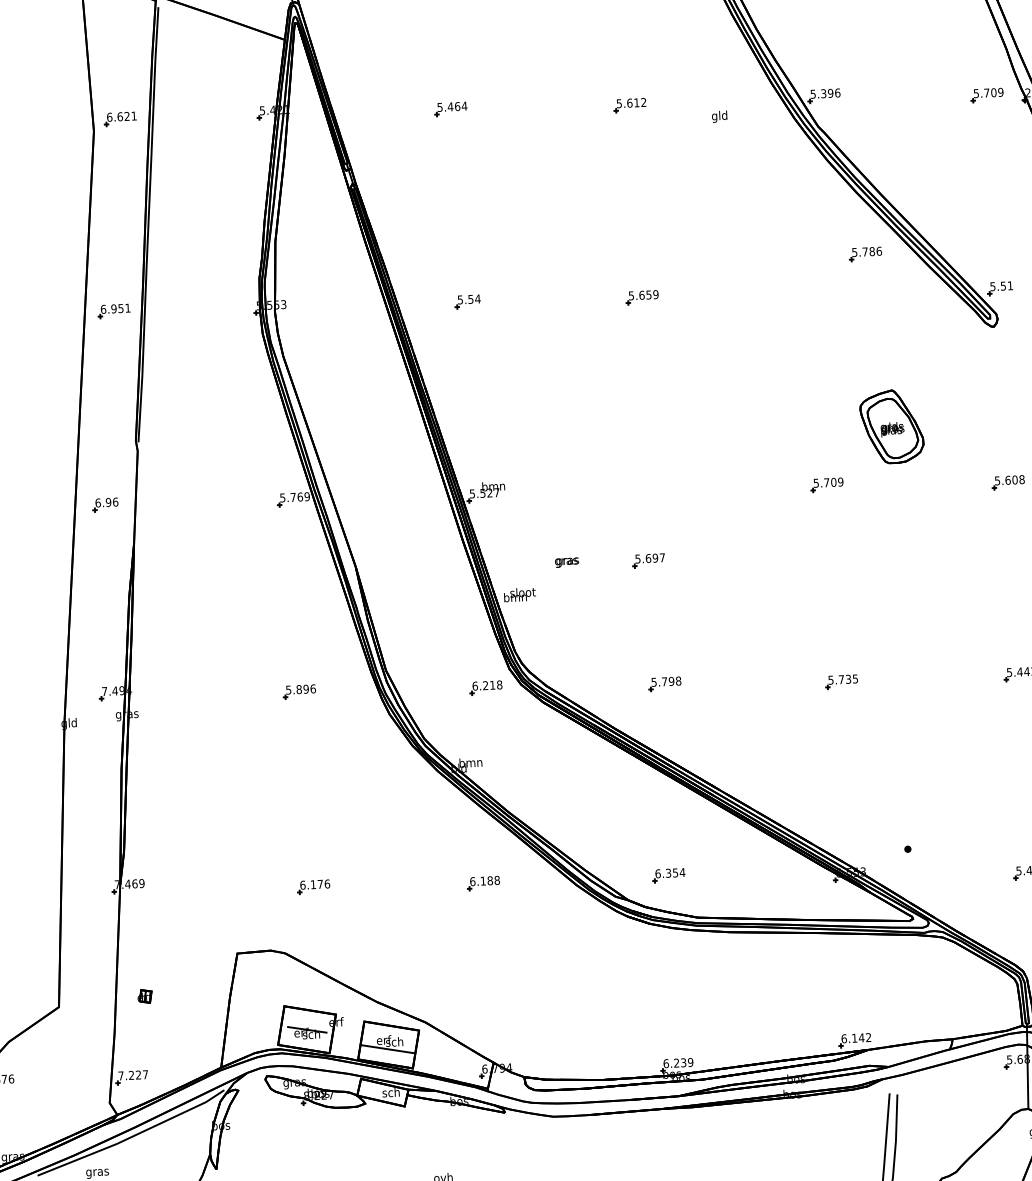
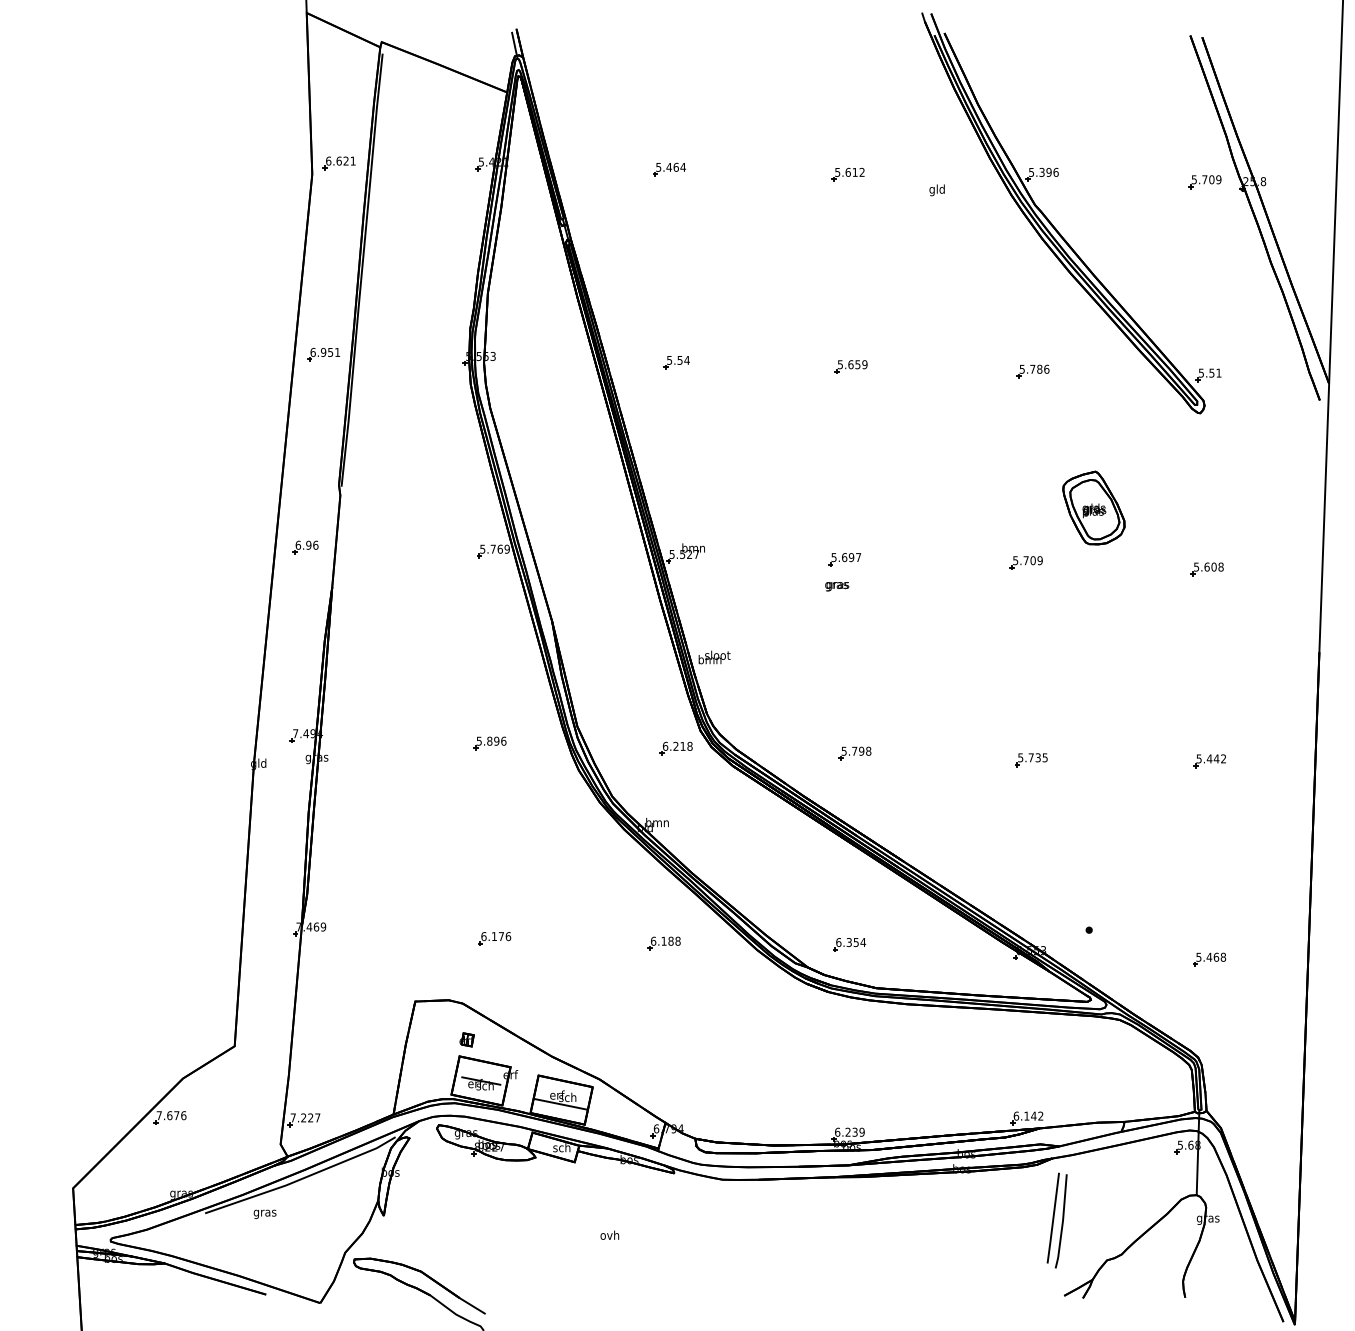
part: (865, 254) -> (1032, 371), moved
part: (648, 560) -> (844, 559), moved
text: (567, 562) -> (837, 586), moved
part: (144, 996) -> (466, 1039), moved

